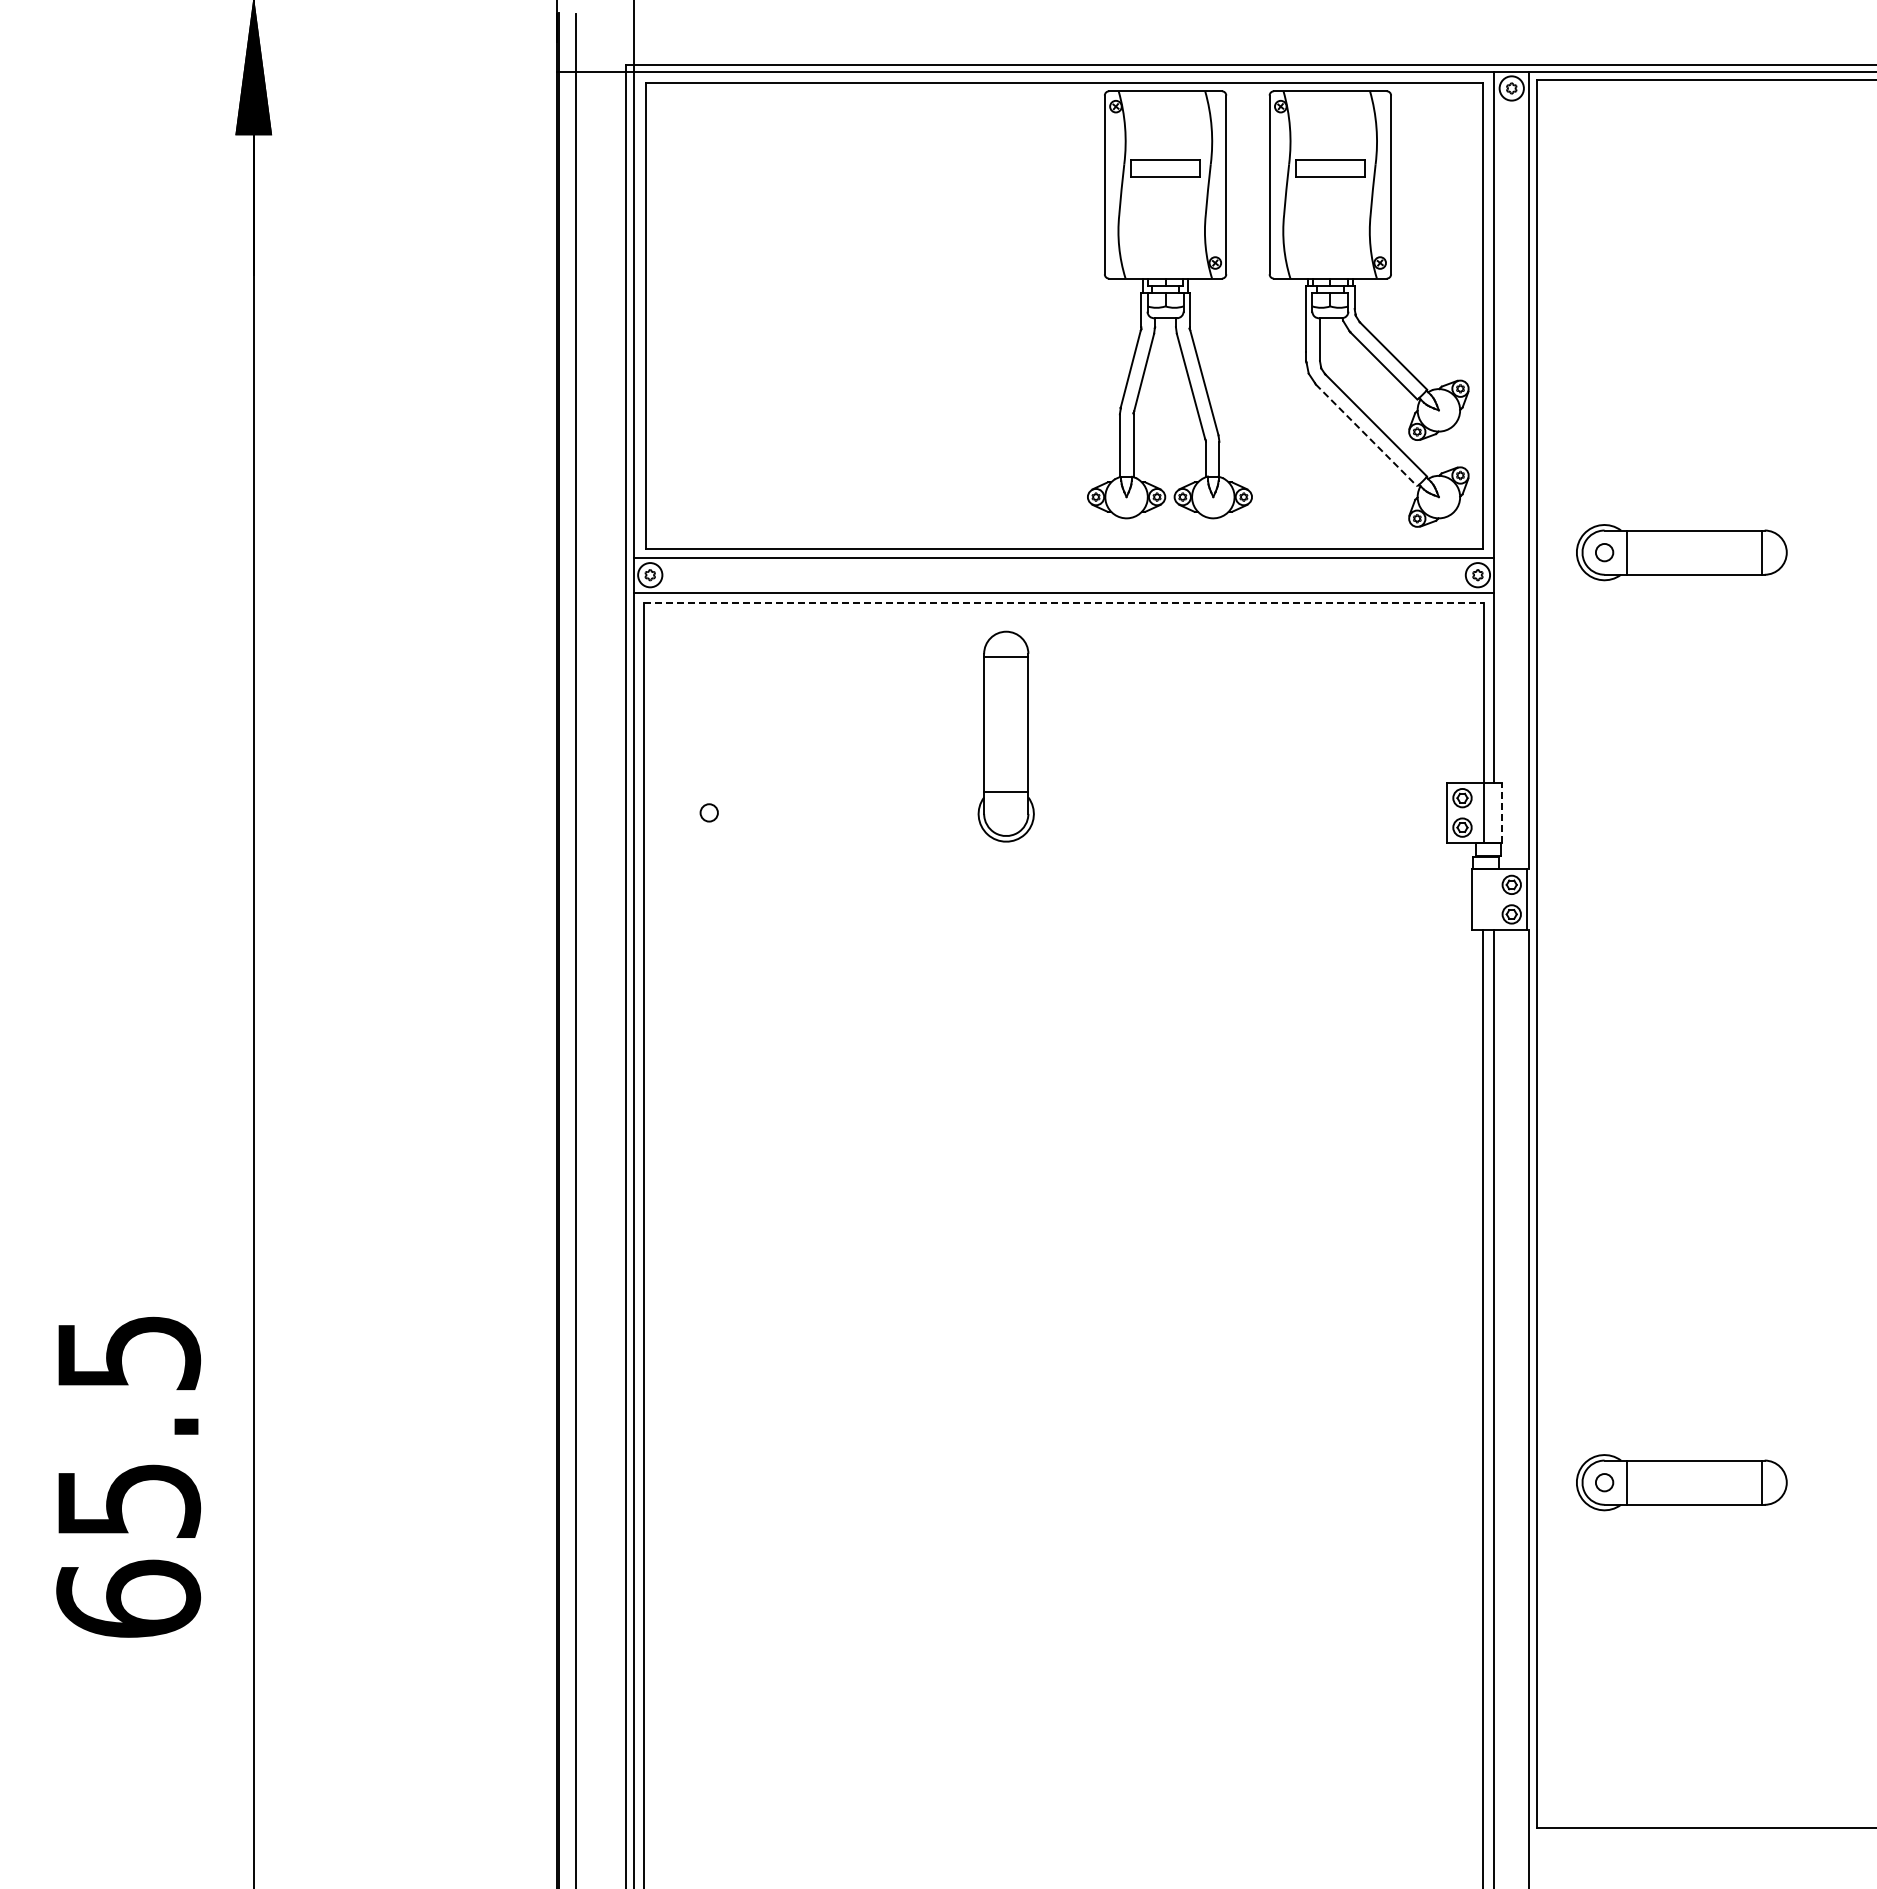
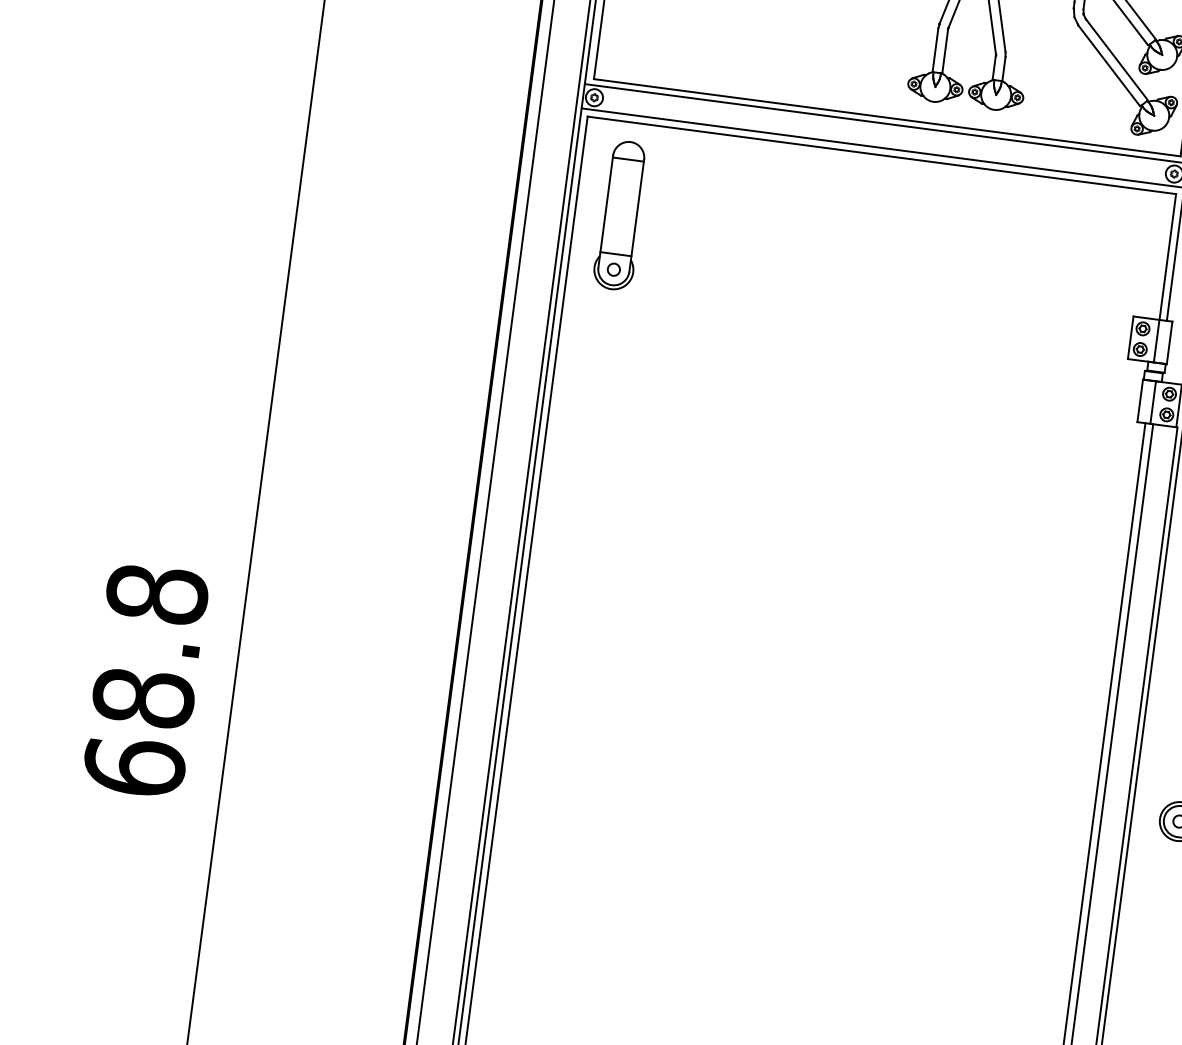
line: (1366, 435) -> (1109, 65), dashed -> solid
line: (1064, 602) -> (882, 155), dashed -> solid
part: (1005, 736) -> (620, 215), moved
line: (1502, 812) -> (1169, 342), dashed -> solid
line: (1490, 899) -> (1153, 402), added
text: (128, 1426) -> (150, 646), 65.5 -> 68.8

